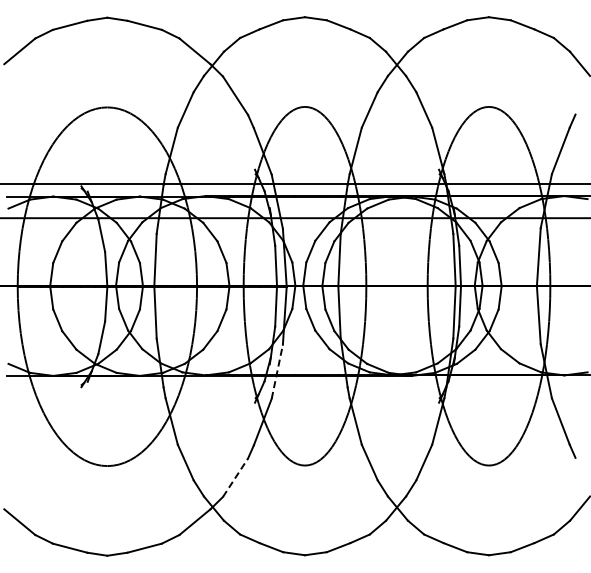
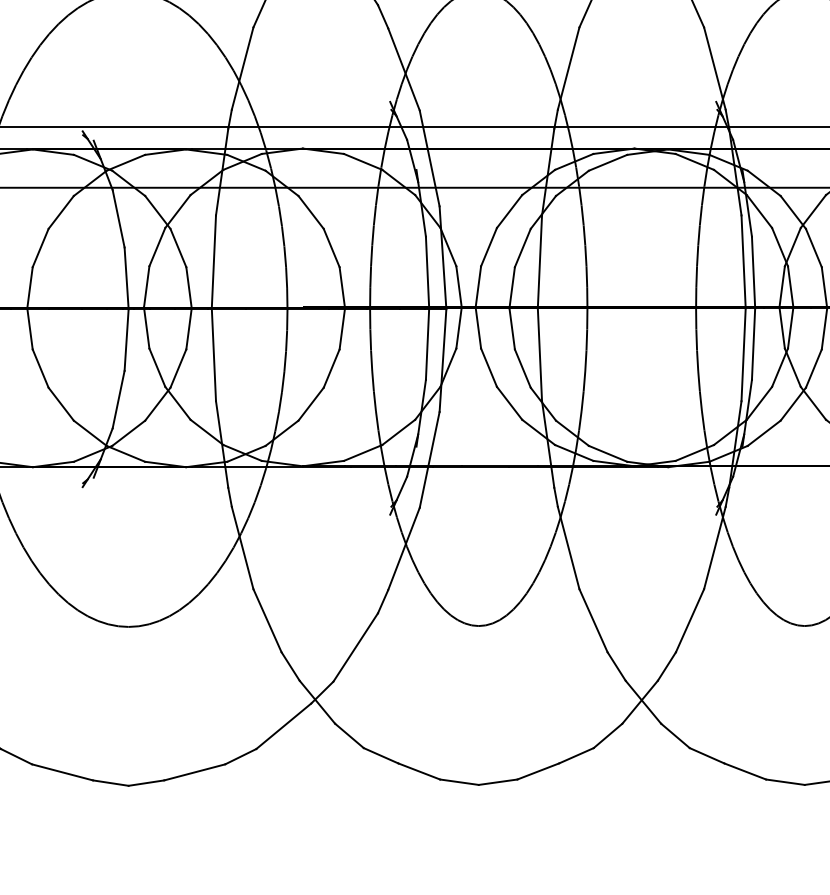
line: (277, 371) -> (430, 459), dashed -> solid
line: (235, 477) -> (355, 647), dashed -> solid

